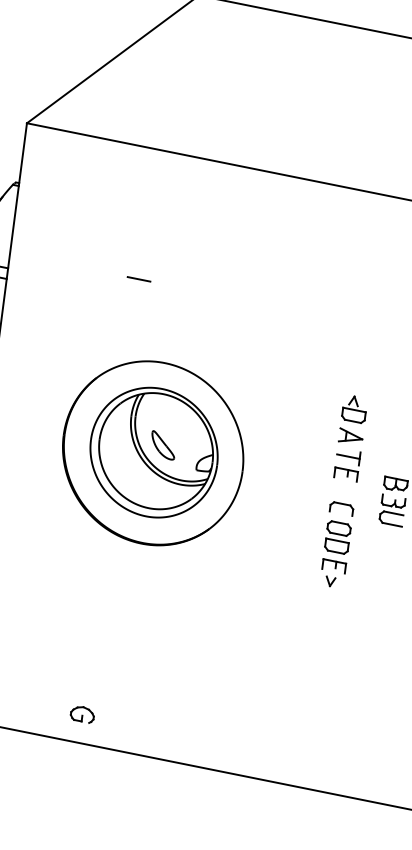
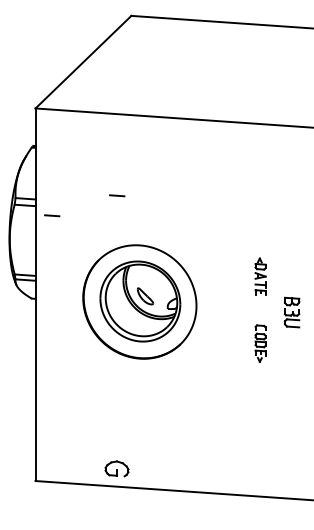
line: (31, 297) -> (52, 215), added
part: (350, 437) -> (260, 276), size x0.7
part: (336, 544) -> (260, 343), size x0.7
part: (83, 713) -> (117, 468), size x1.6

